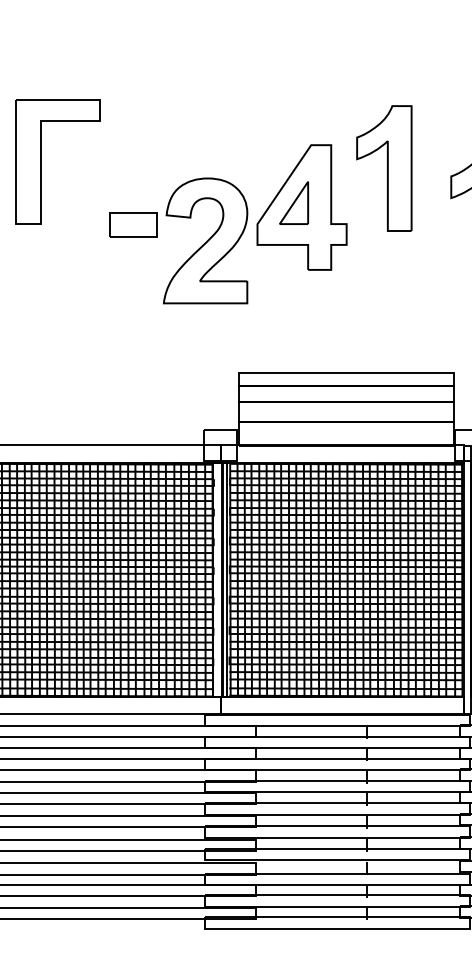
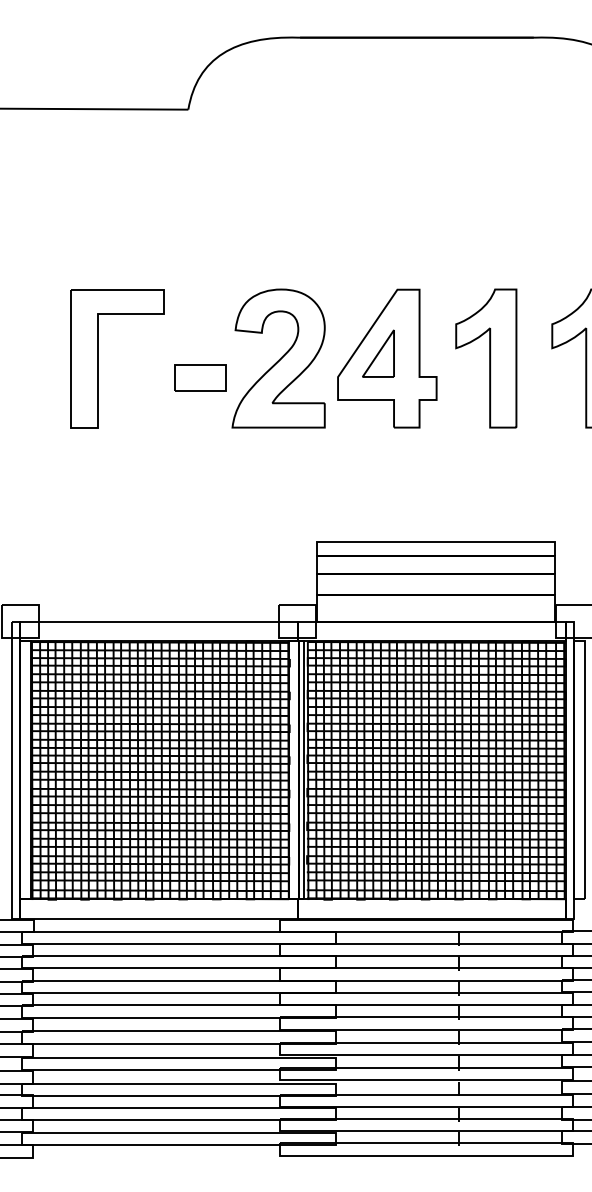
part: (40, 161) -> (98, 358), moved
part: (384, 168) -> (486, 358), moved
part: (205, 240) -> (278, 358), moved

